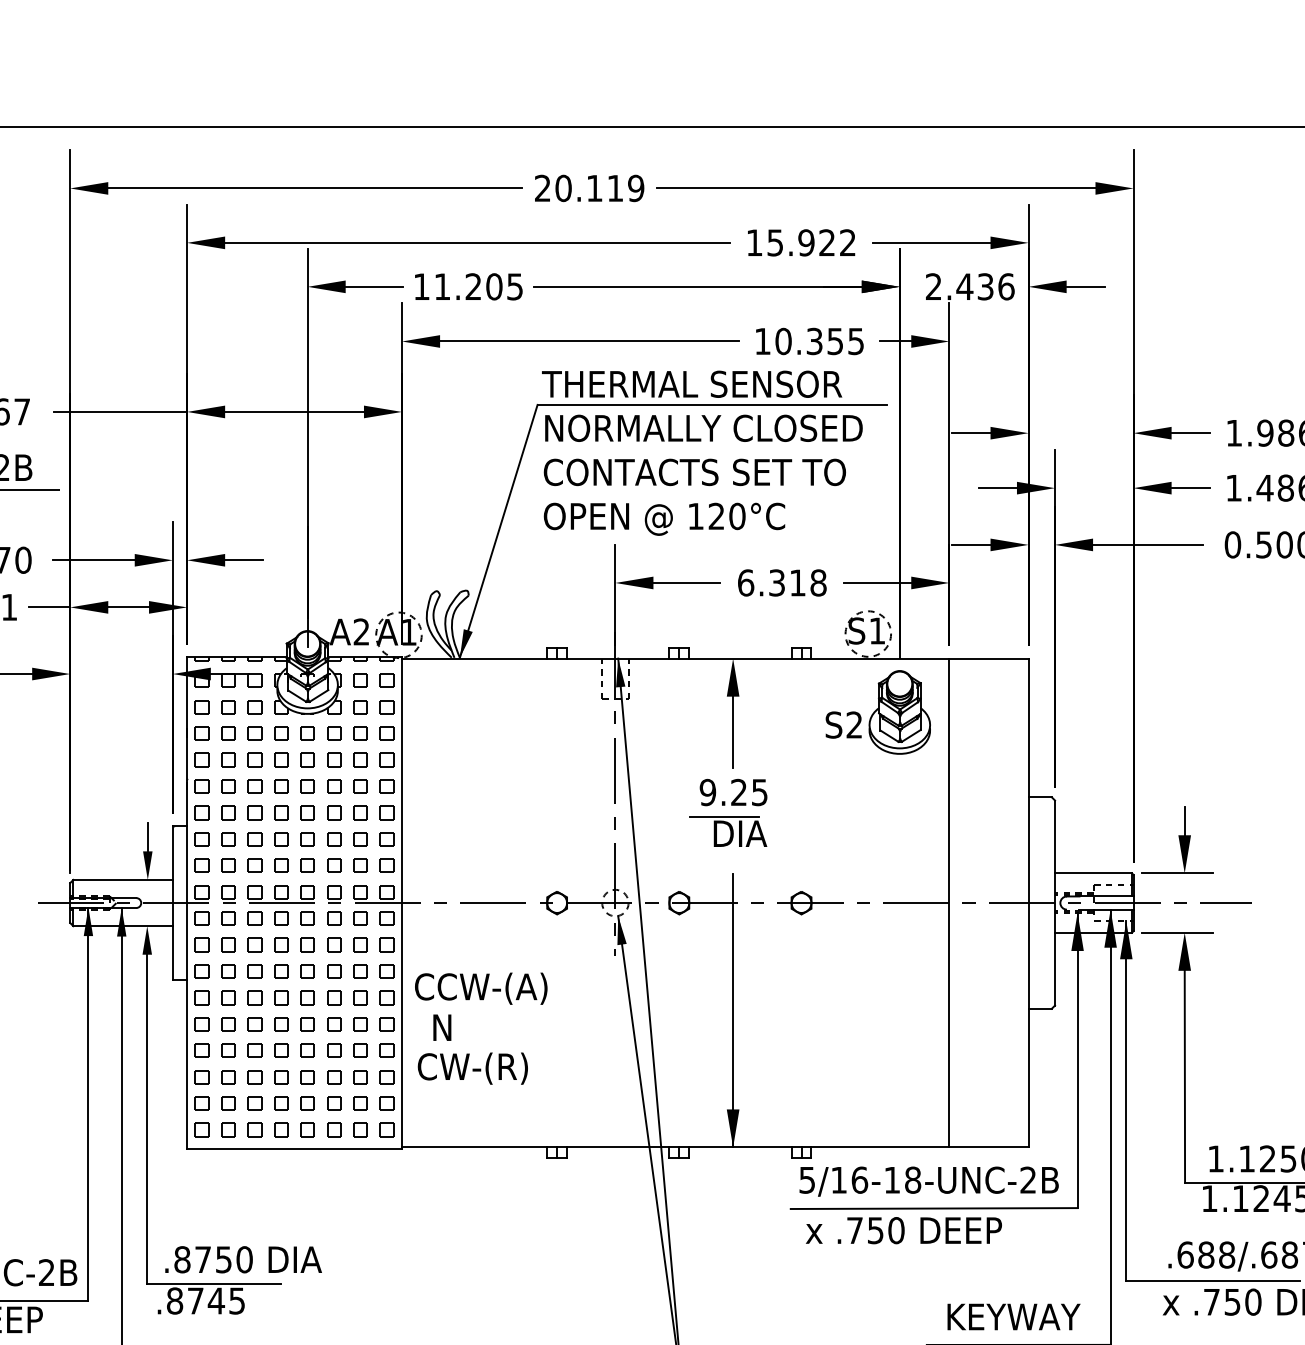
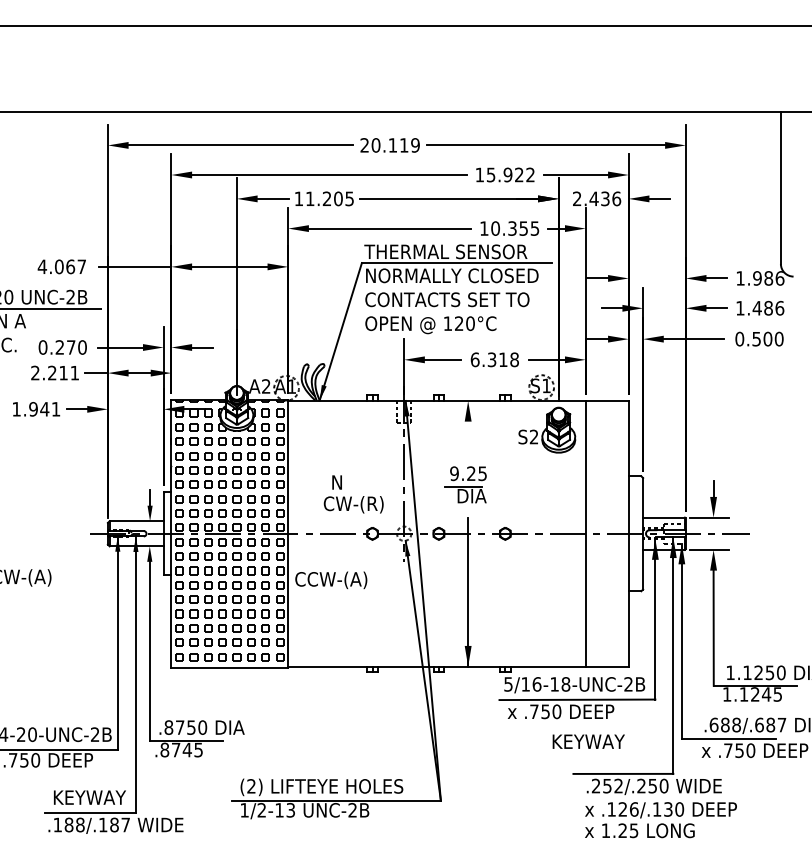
line: (733, 727) -> (468, 438), removed
text: (472, 1049) -> (353, 494), moved
text: (1013, 1316) -> (588, 741), moved

